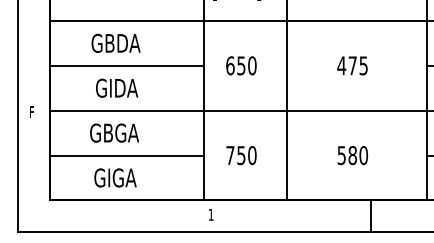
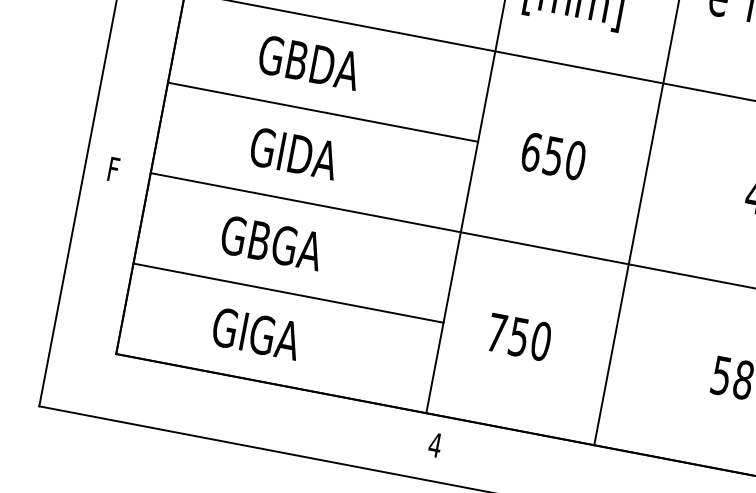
text: (210, 214) -> (434, 444), 1 -> 4

